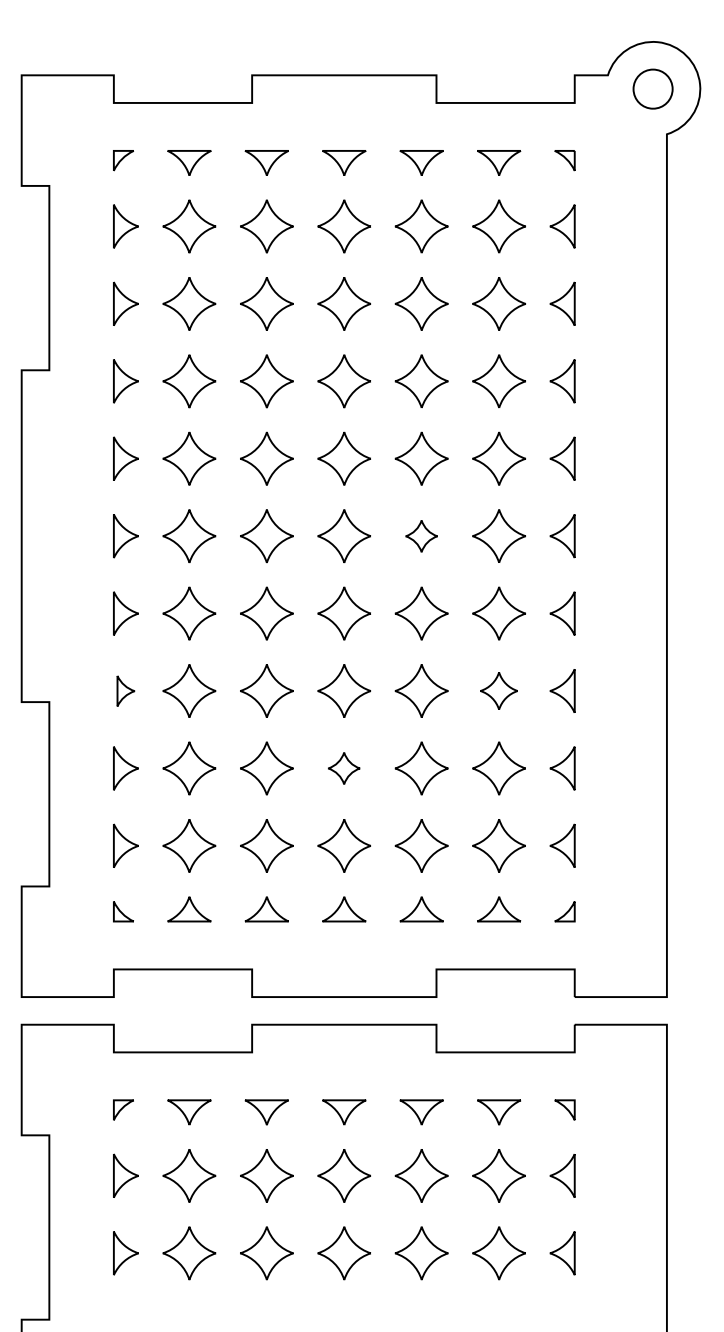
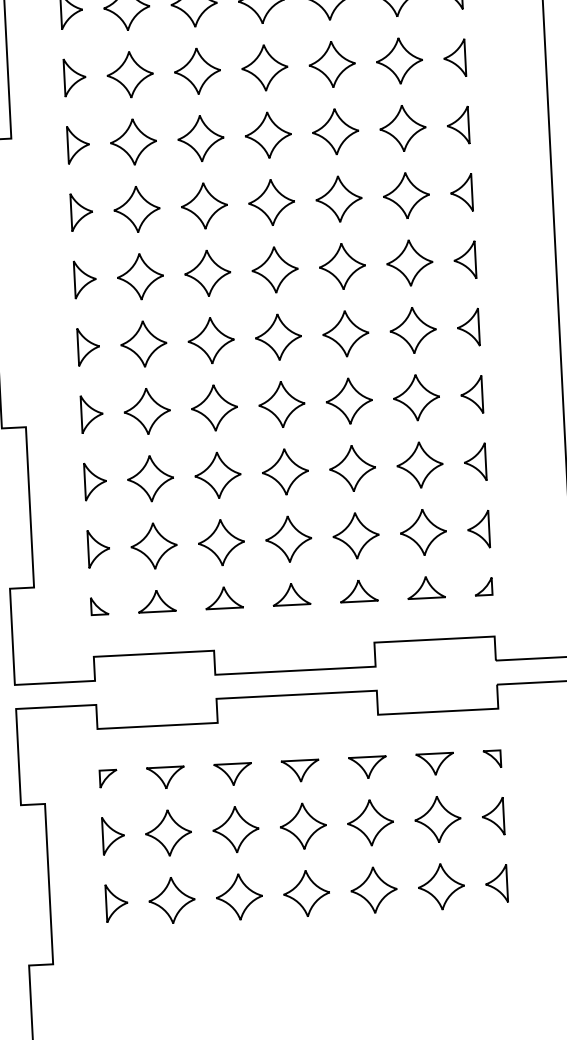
part: (421, 536) -> (342, 266), size x1.67
part: (498, 690) -> (416, 397), size x1.43
part: (125, 691) -> (91, 414), size x1.43
part: (343, 768) -> (284, 471), size x1.67

